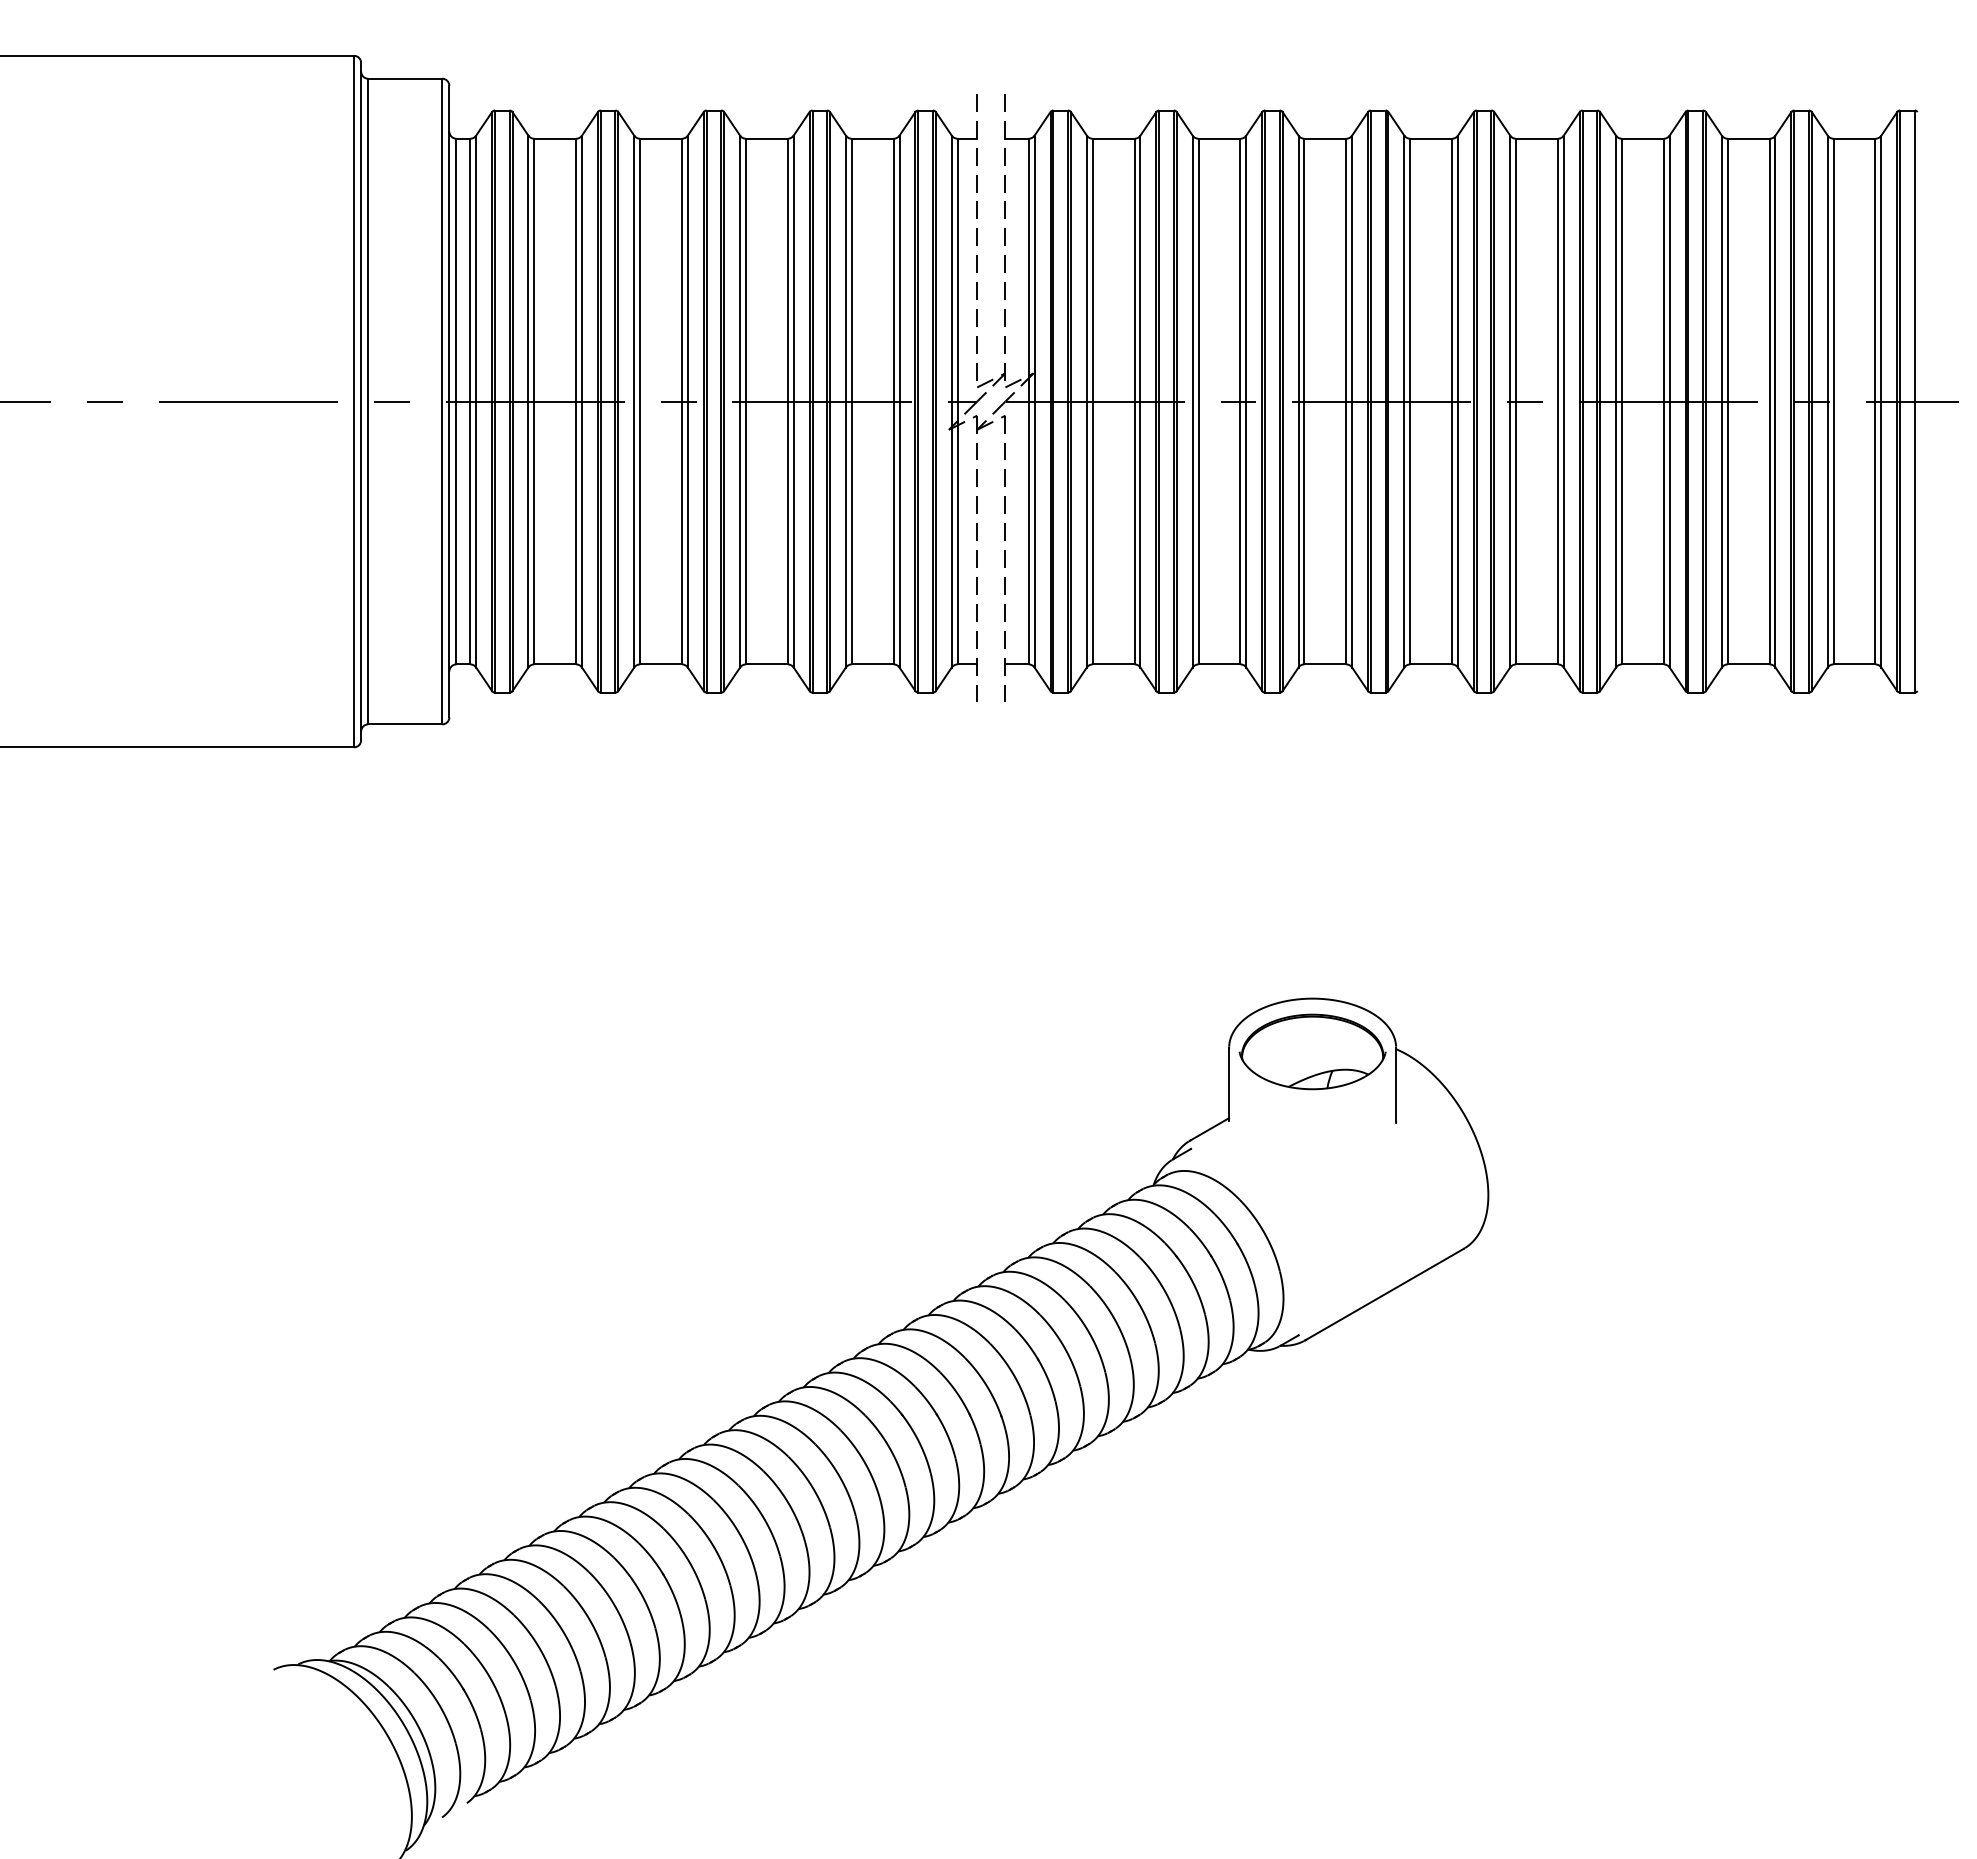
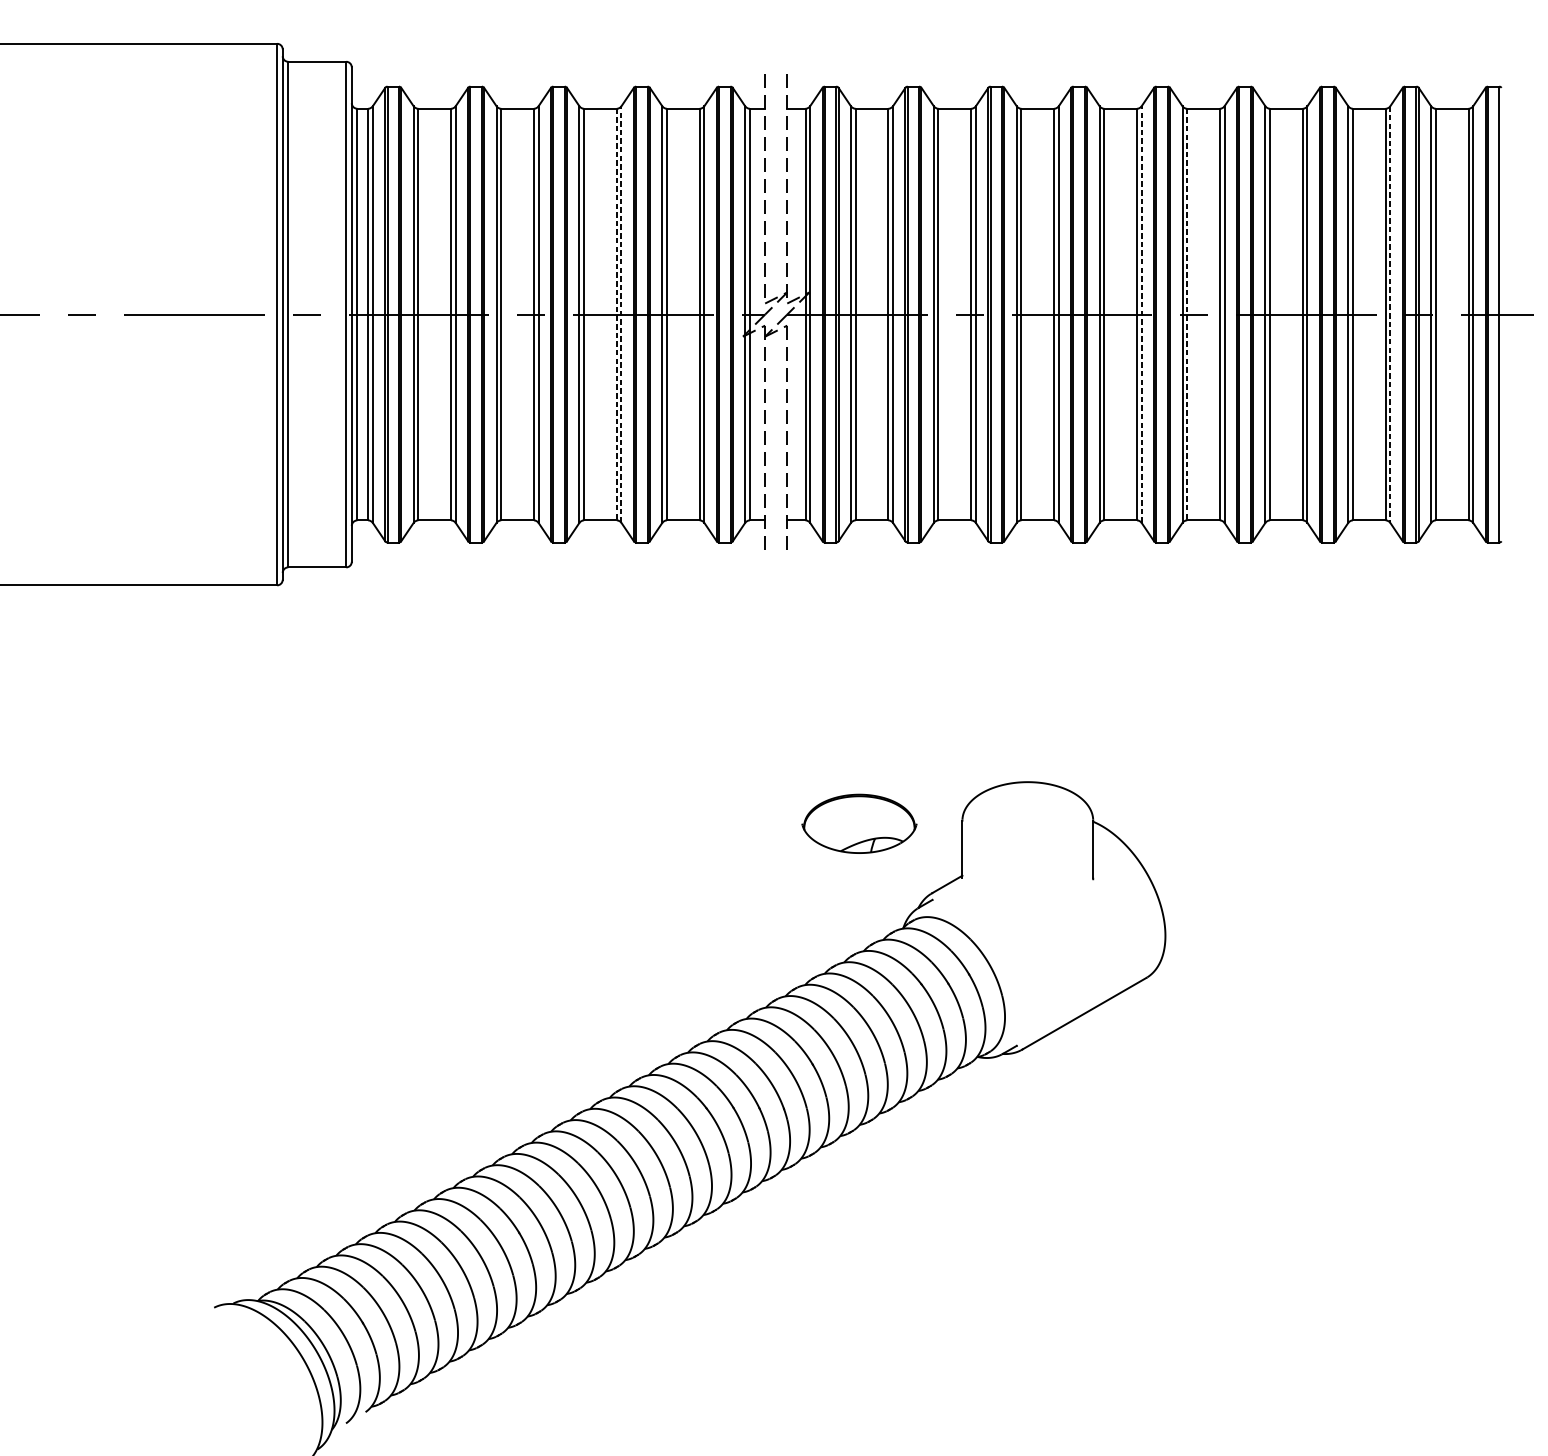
line: (787, 401) -> (616, 314), solid -> dashed
line: (793, 401) -> (621, 314), solid -> dashed
line: (1457, 401) -> (1141, 314), solid -> dashed
line: (1516, 401) -> (1187, 314), solid -> dashed
line: (1775, 401) -> (1390, 314), solid -> dashed
part: (1312, 1051) -> (859, 823), moved

